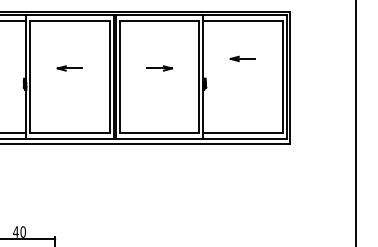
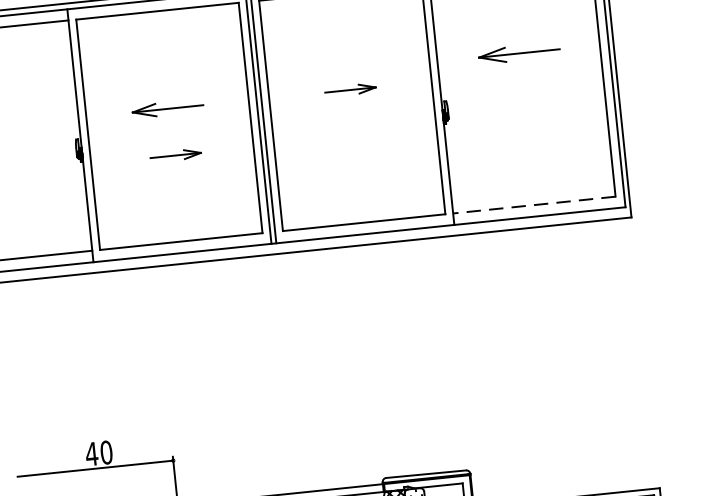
part: (242, 58) -> (517, 52), size x1.6
part: (69, 68) -> (166, 109), size x1.4
part: (71, 91) -> (175, 155), added
line: (243, 133) -> (535, 205), solid -> dashed

